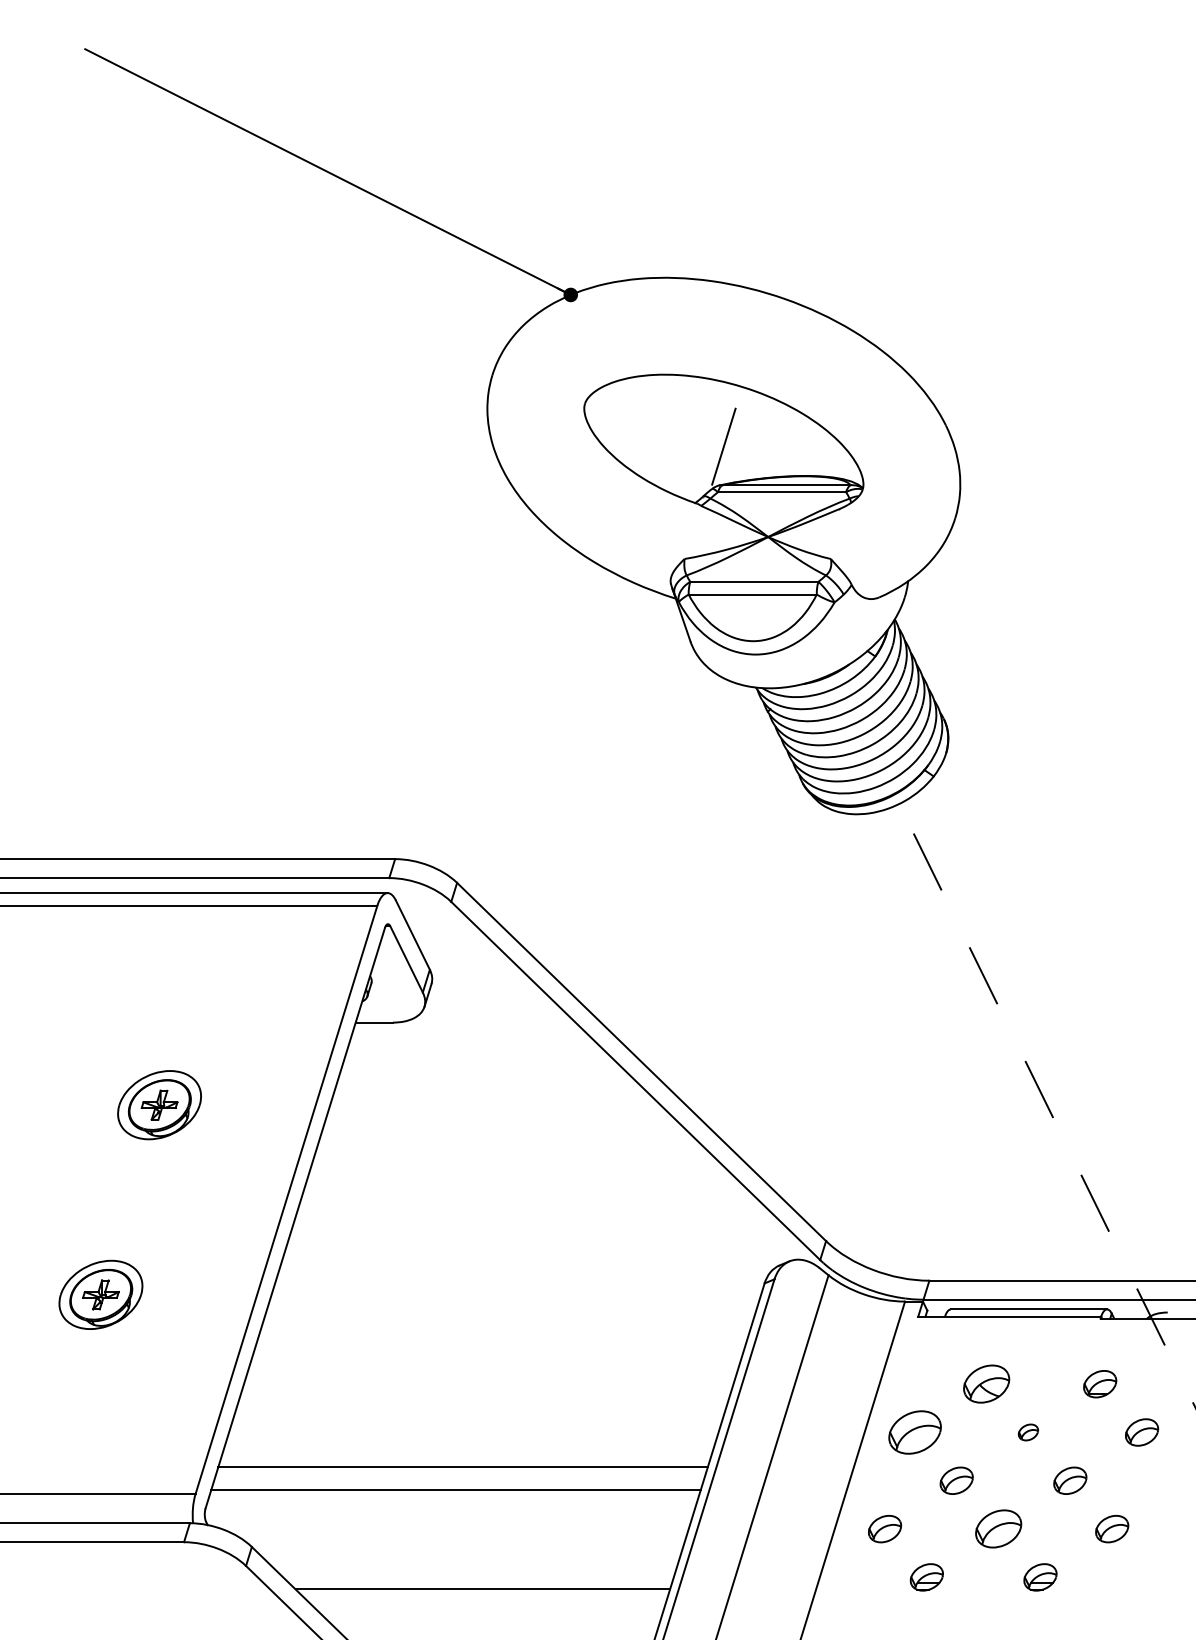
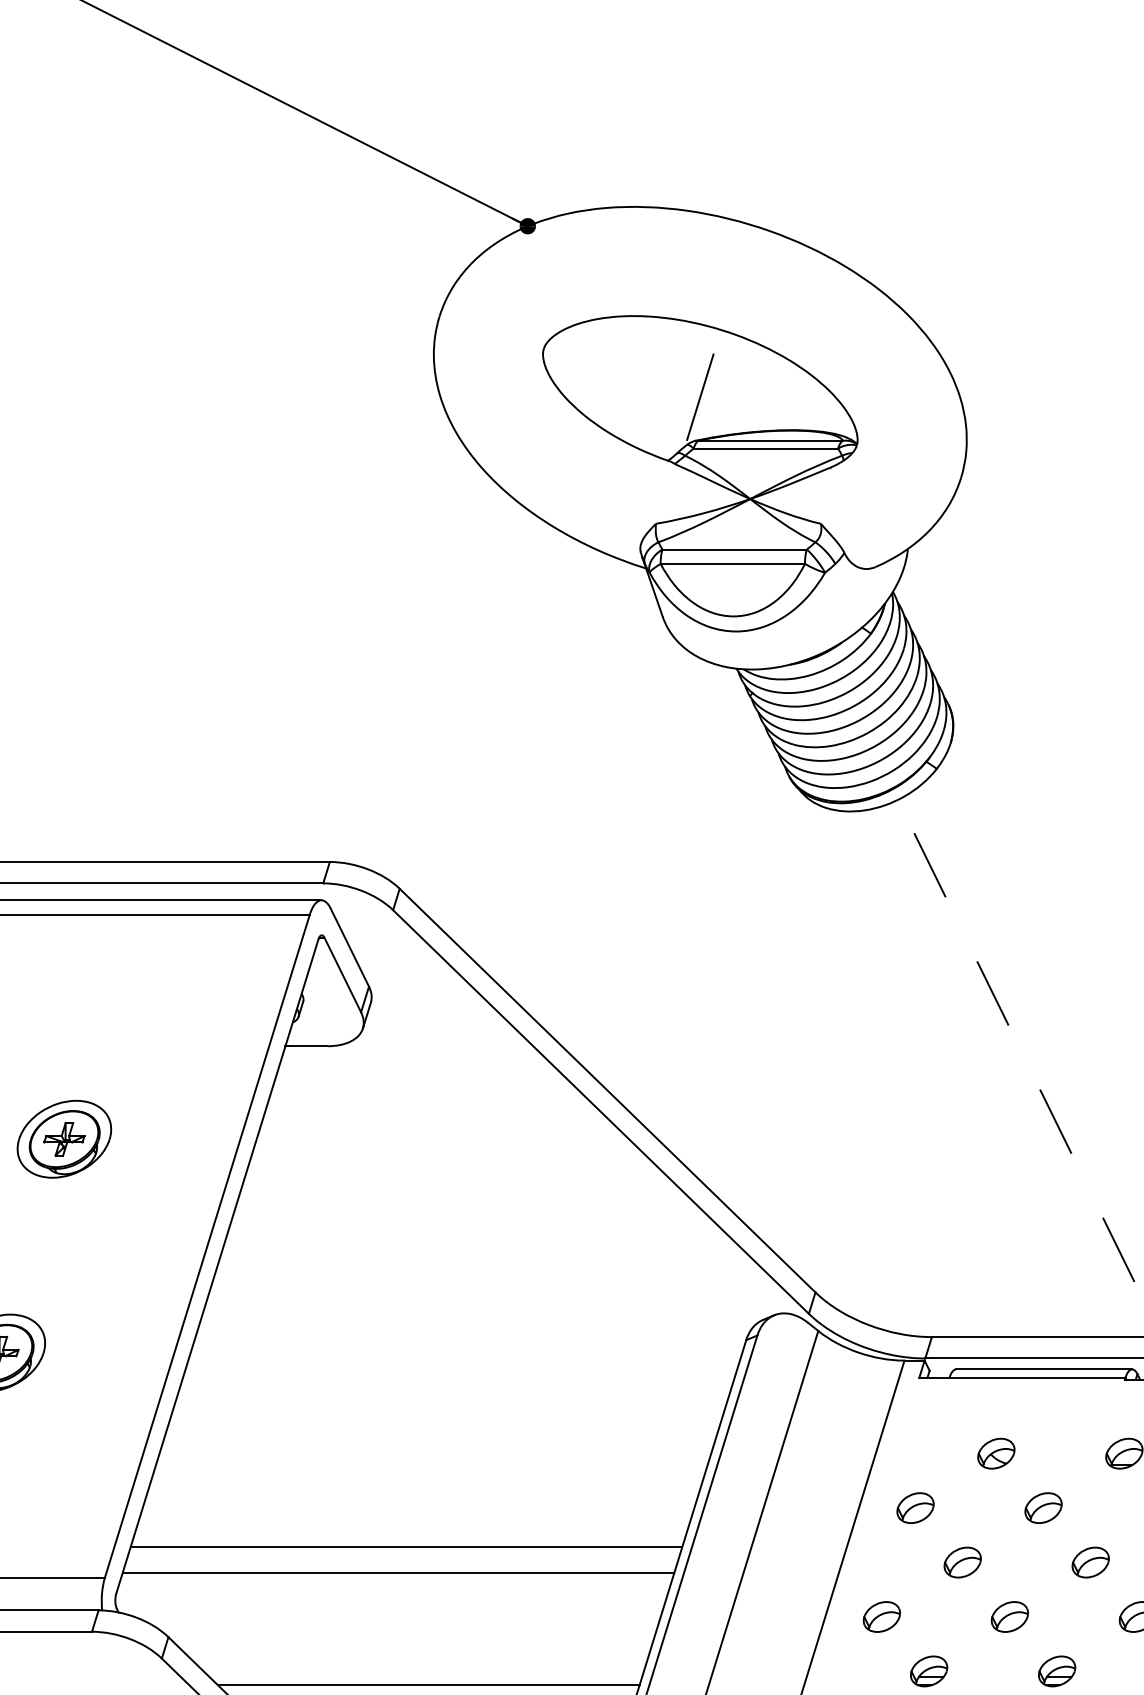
part: (986, 1384) -> (996, 1454), size x0.71
part: (914, 1432) -> (915, 1508), size x0.62
part: (1028, 1432) -> (1043, 1508), size x1.67
part: (998, 1529) -> (1009, 1617), size x0.71

